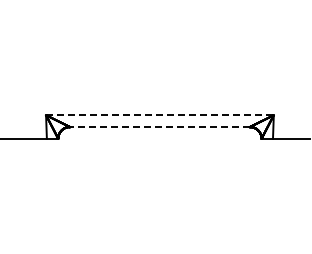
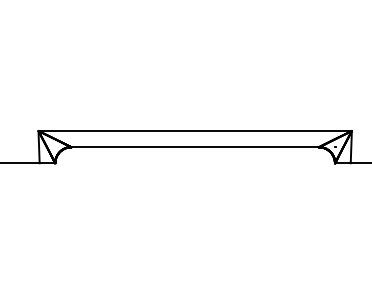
line: (159, 115) -> (194, 131), dashed -> solid
line: (159, 127) -> (194, 147), dashed -> solid

